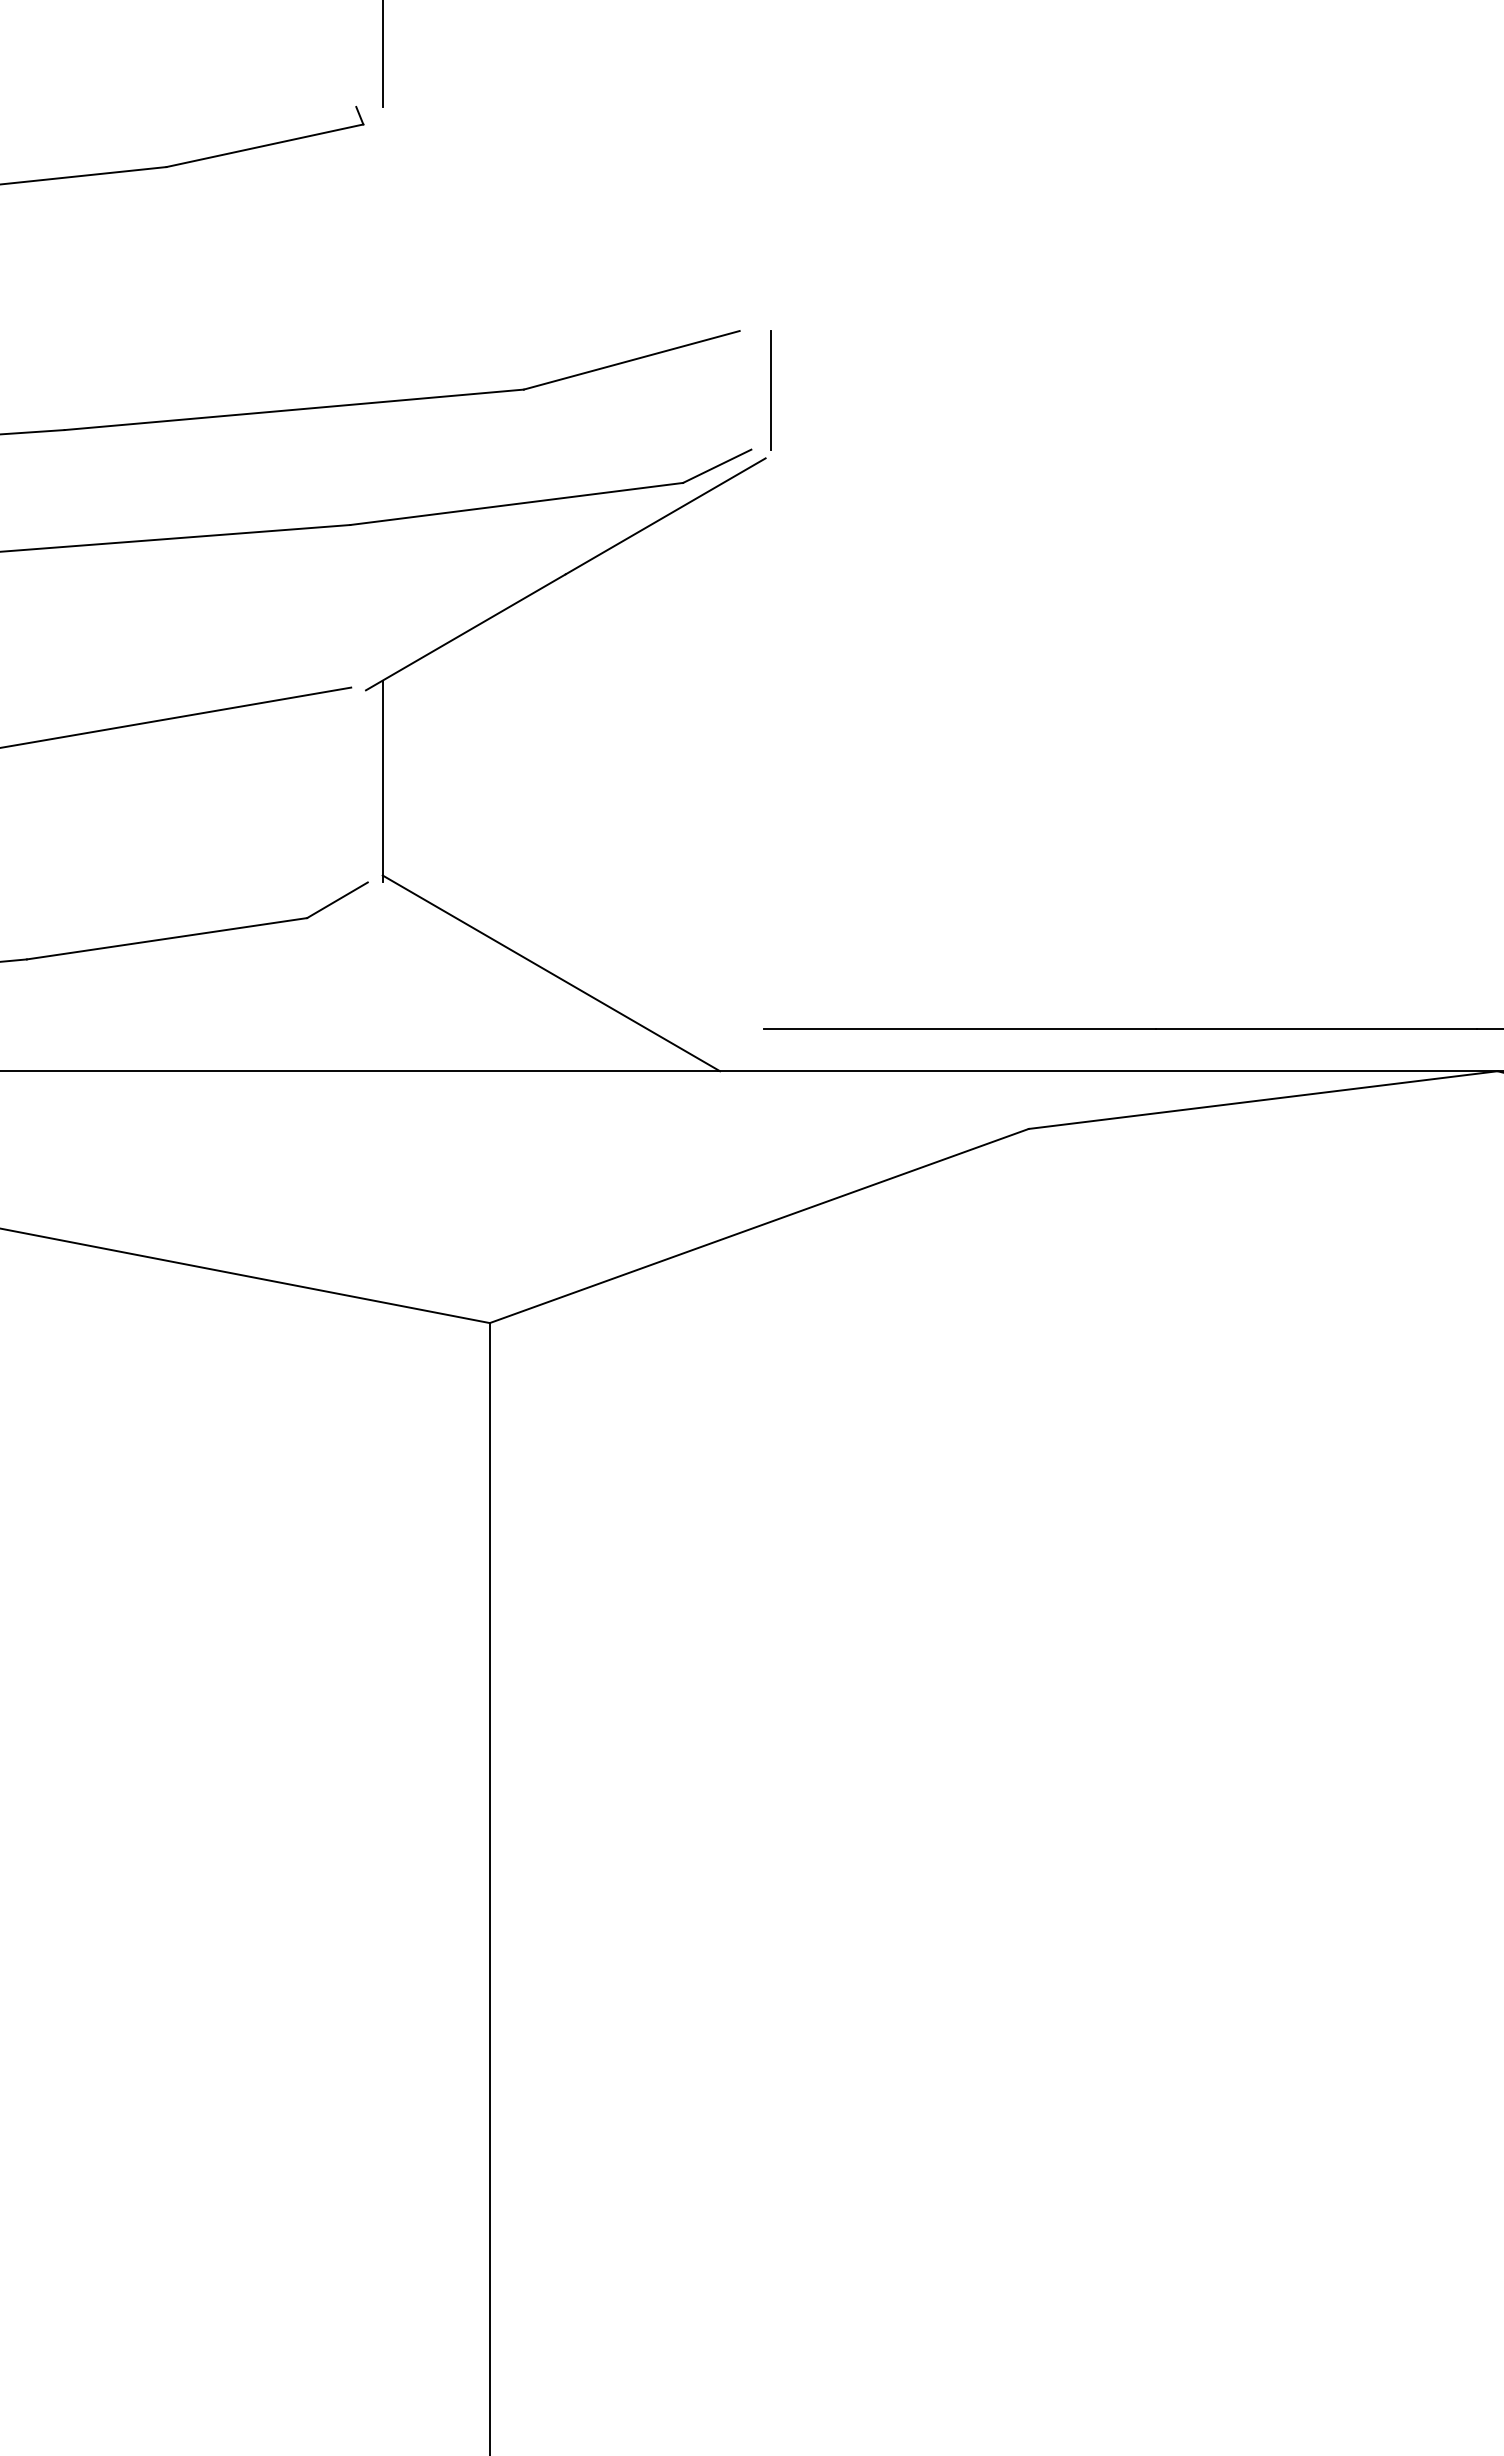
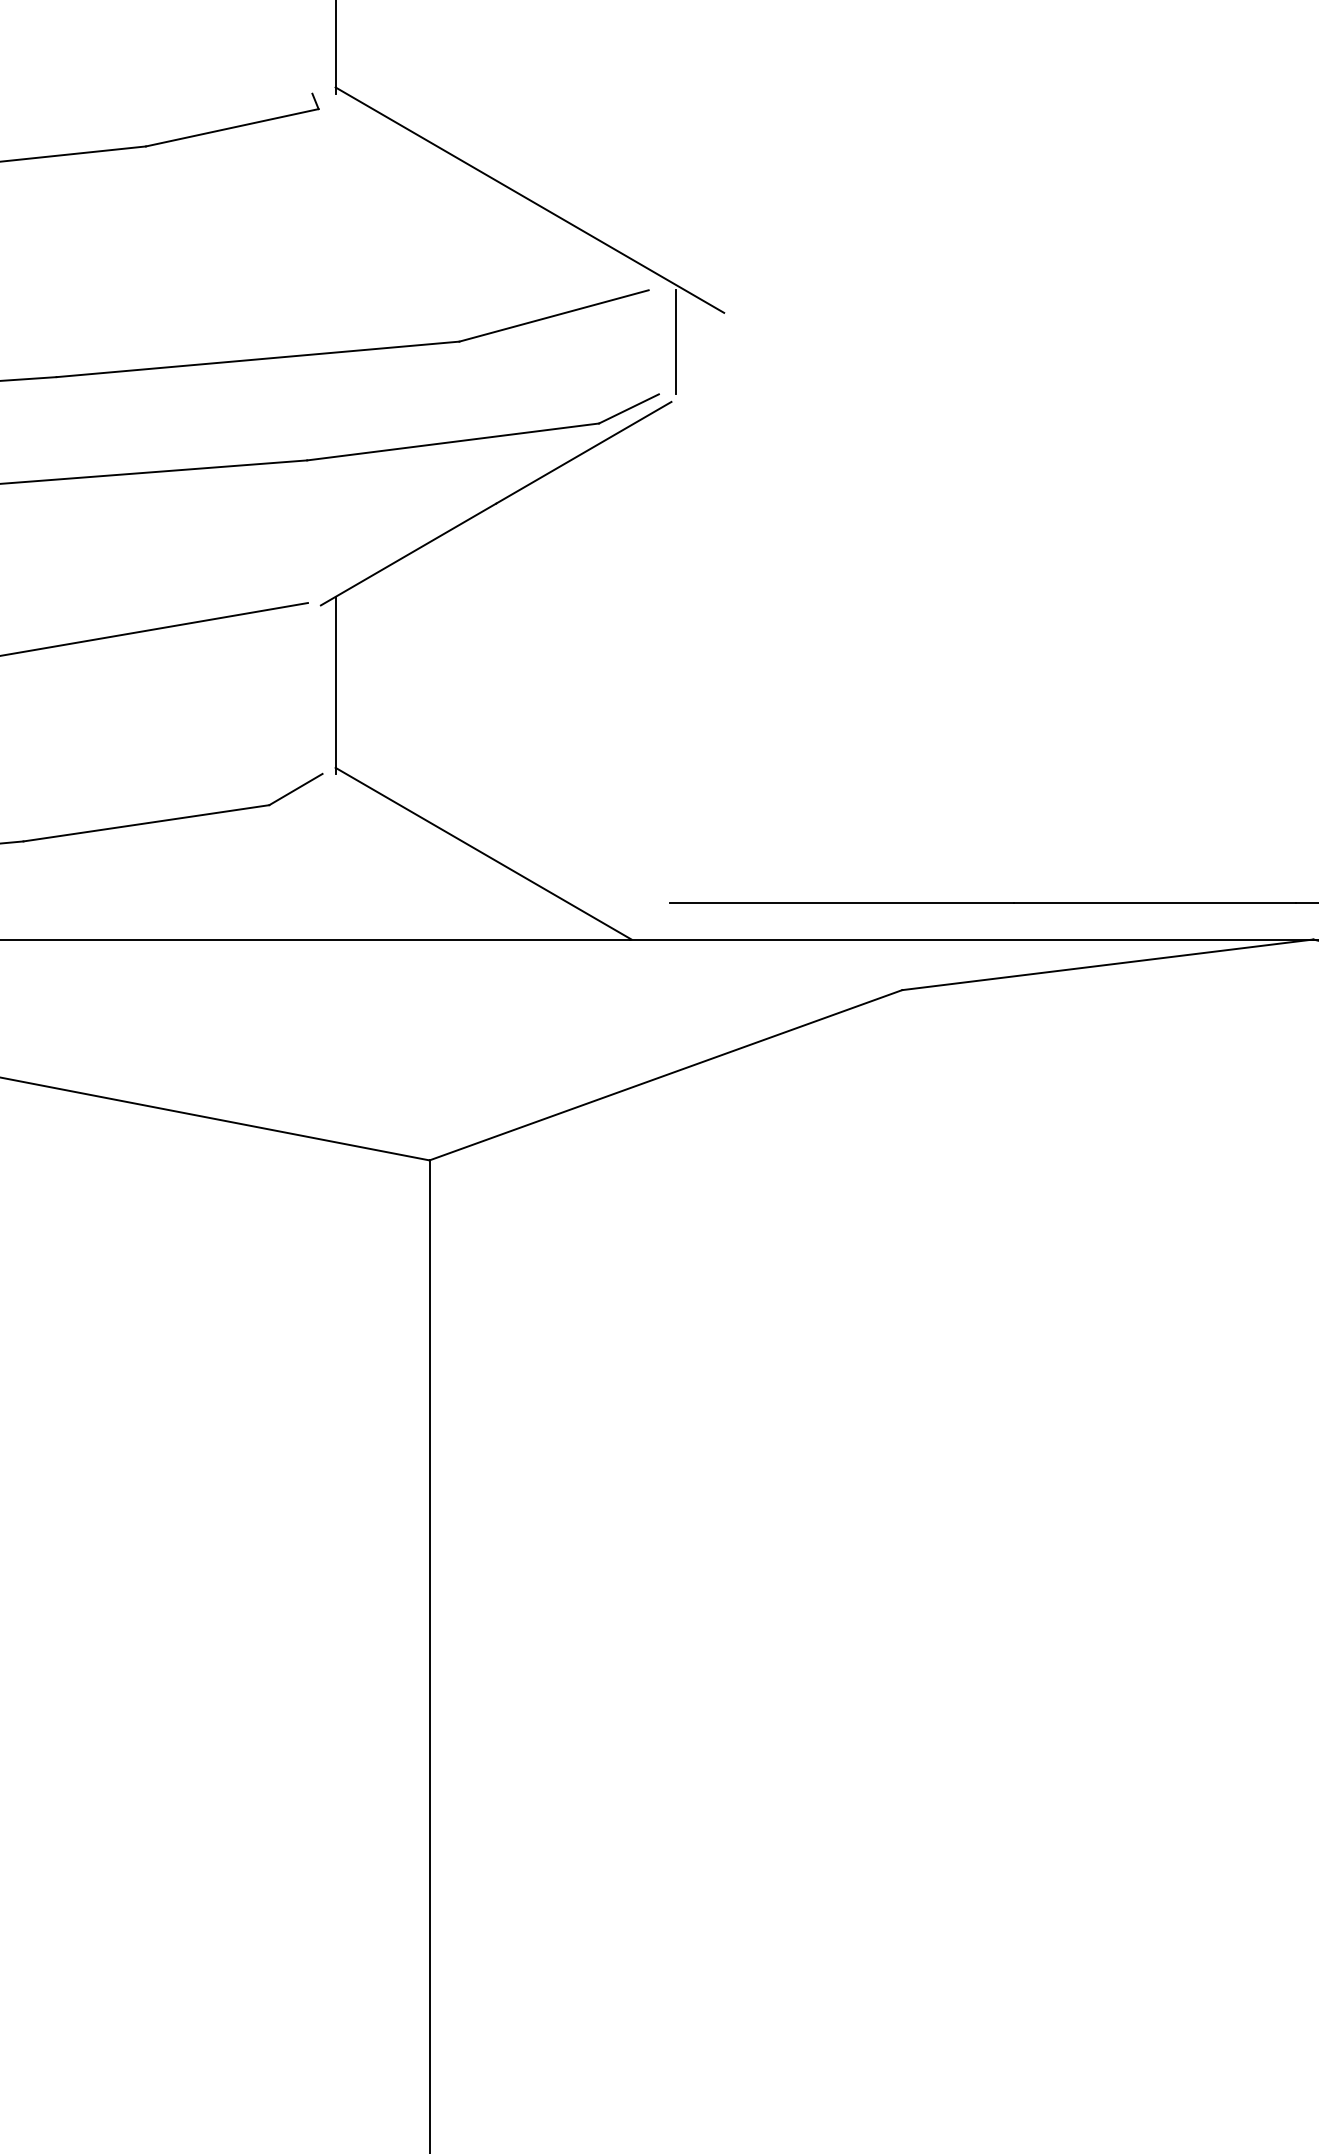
line: (603, 227) -> (529, 199), added

